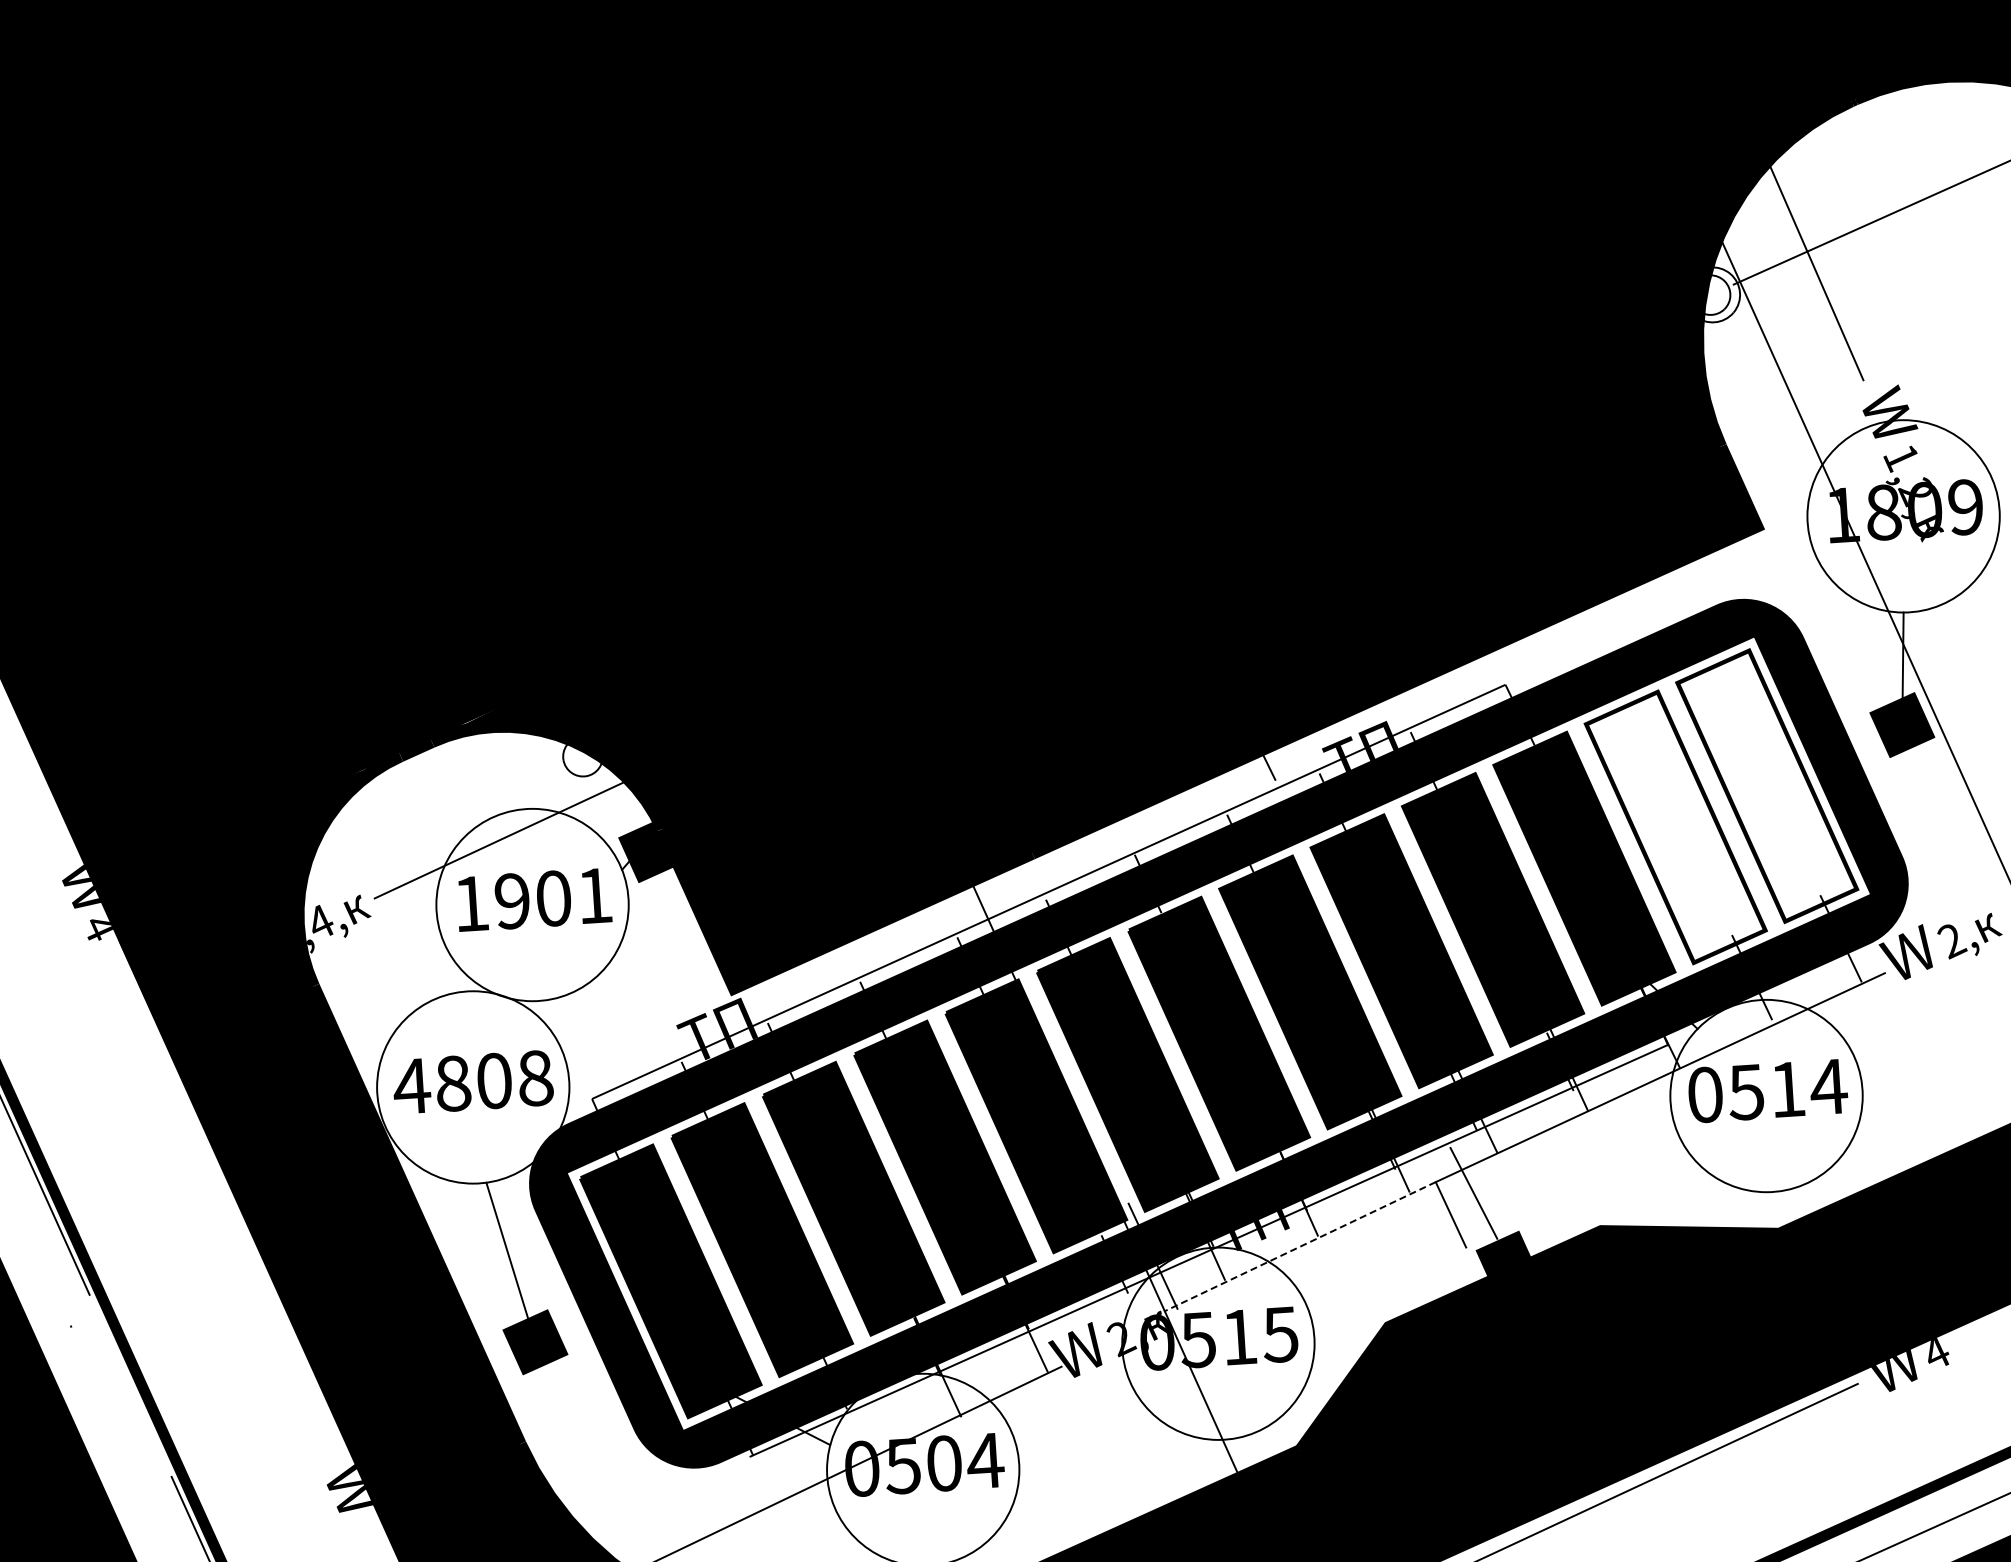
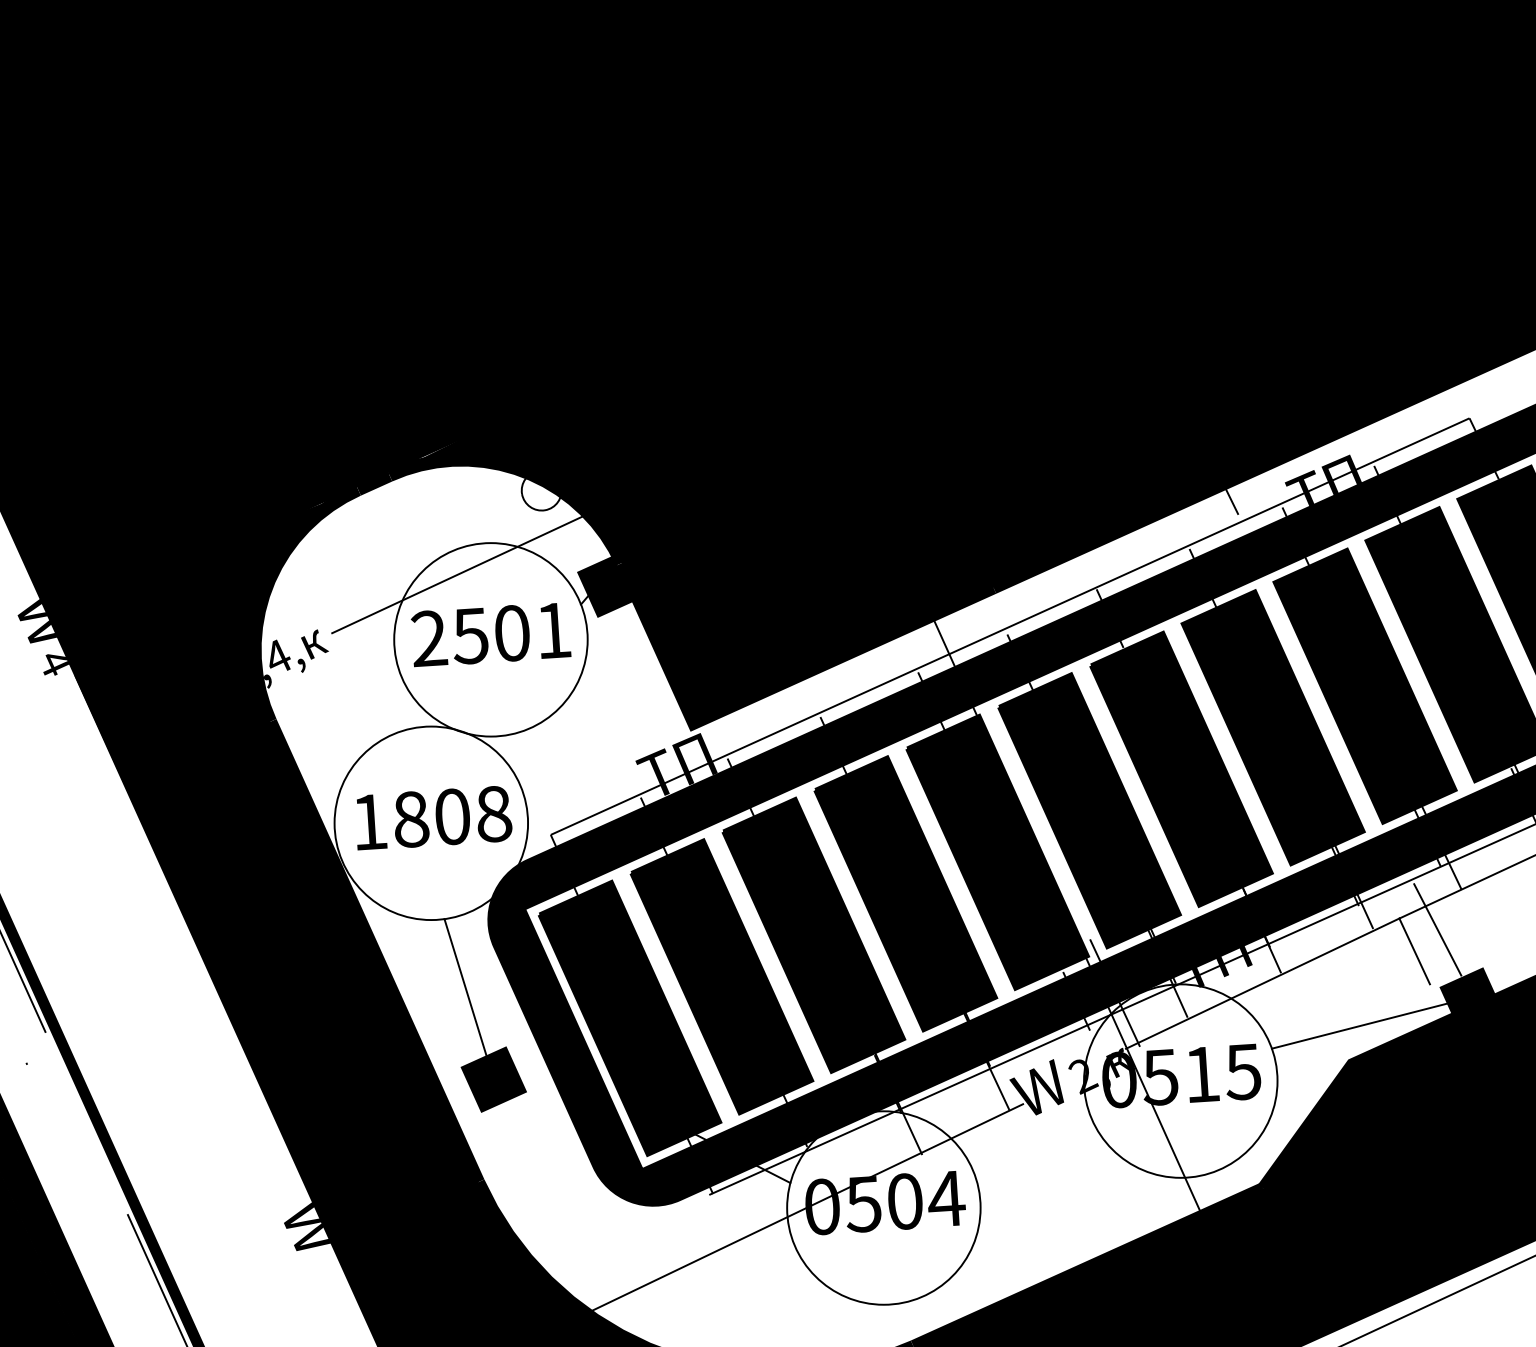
text: (491, 902) -> (449, 637), 1901 -> 2501
text: (412, 1086) -> (370, 822), 4808 -> 1808
line: (1299, 1246) -> (1262, 983), dashed -> solid
line: (1397, 1288) -> (1360, 1025), added

